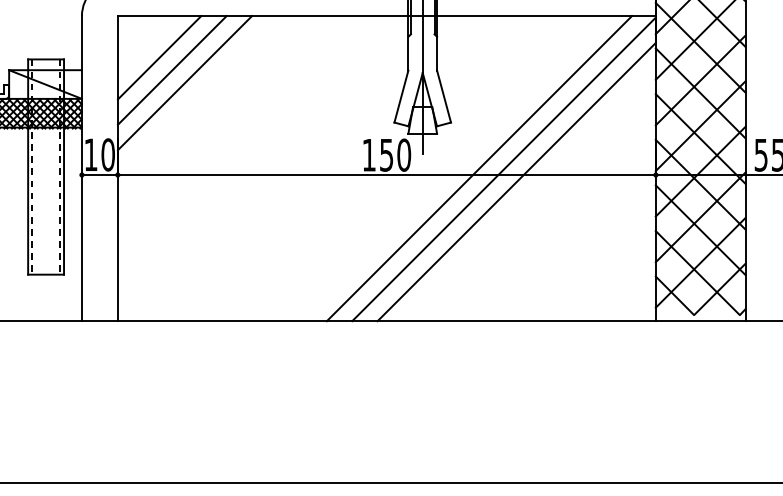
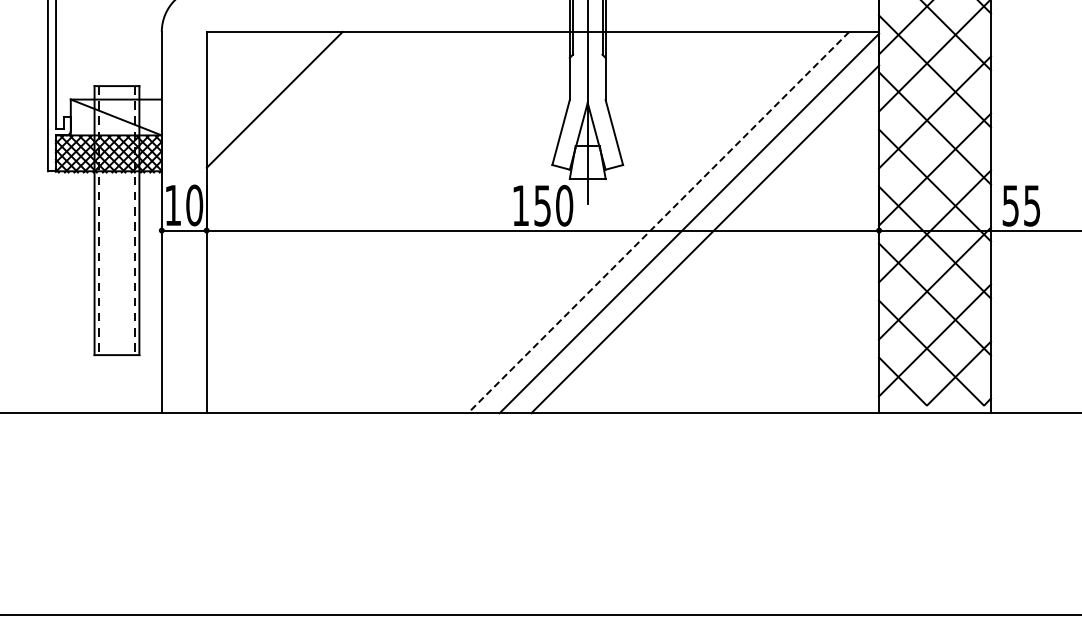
line: (159, 57) -> (258, 83), removed
line: (184, 82) -> (290, 115), removed
line: (479, 168) -> (658, 222), solid -> dashed

